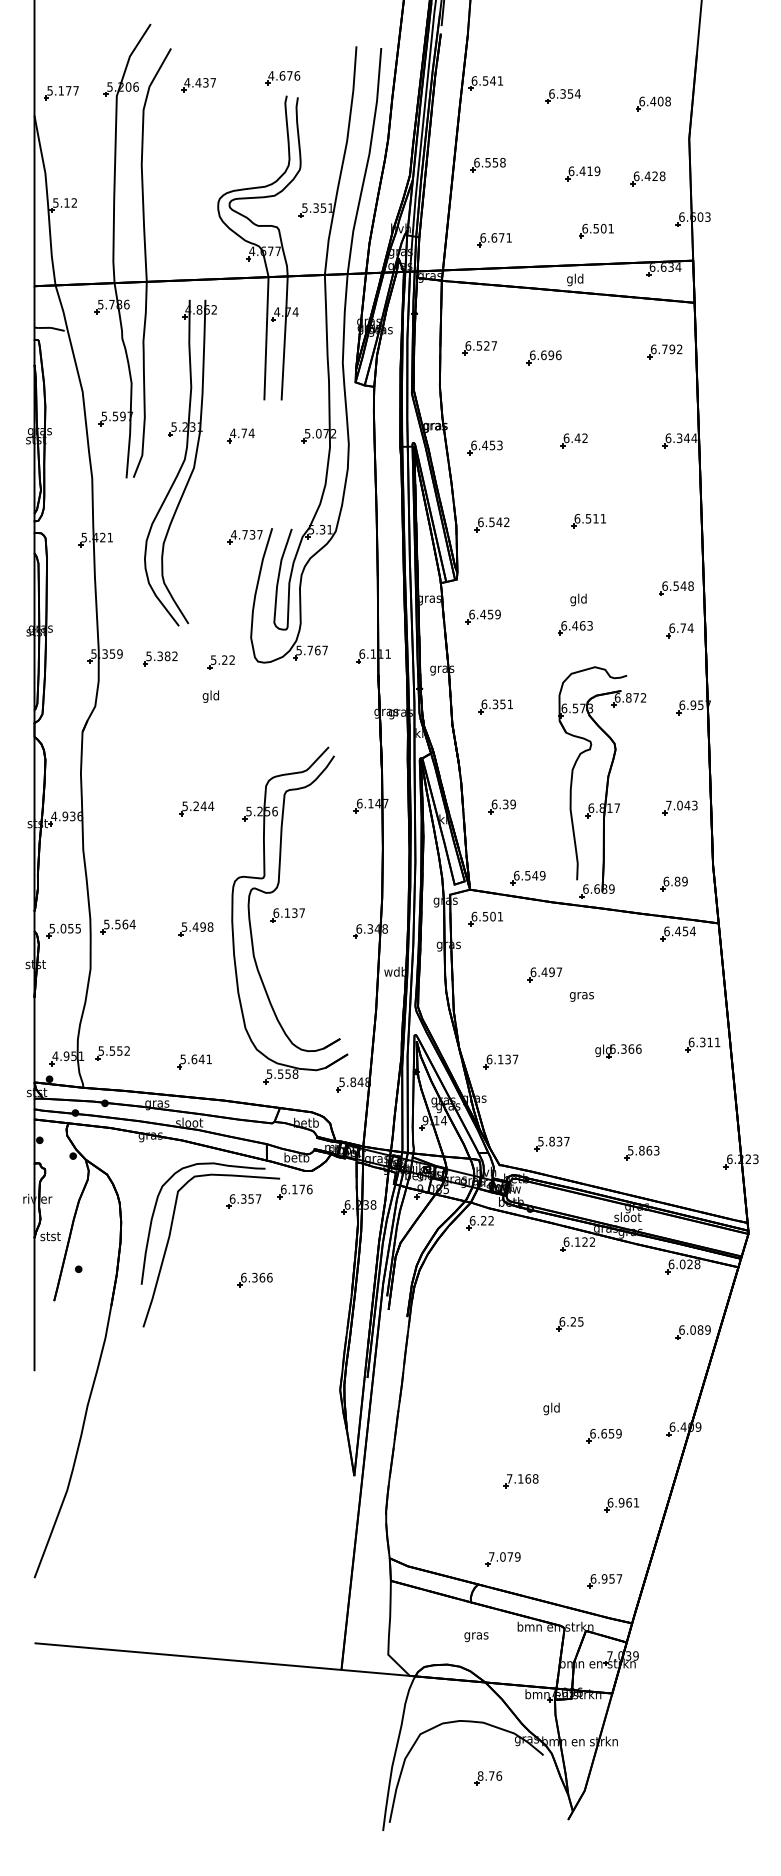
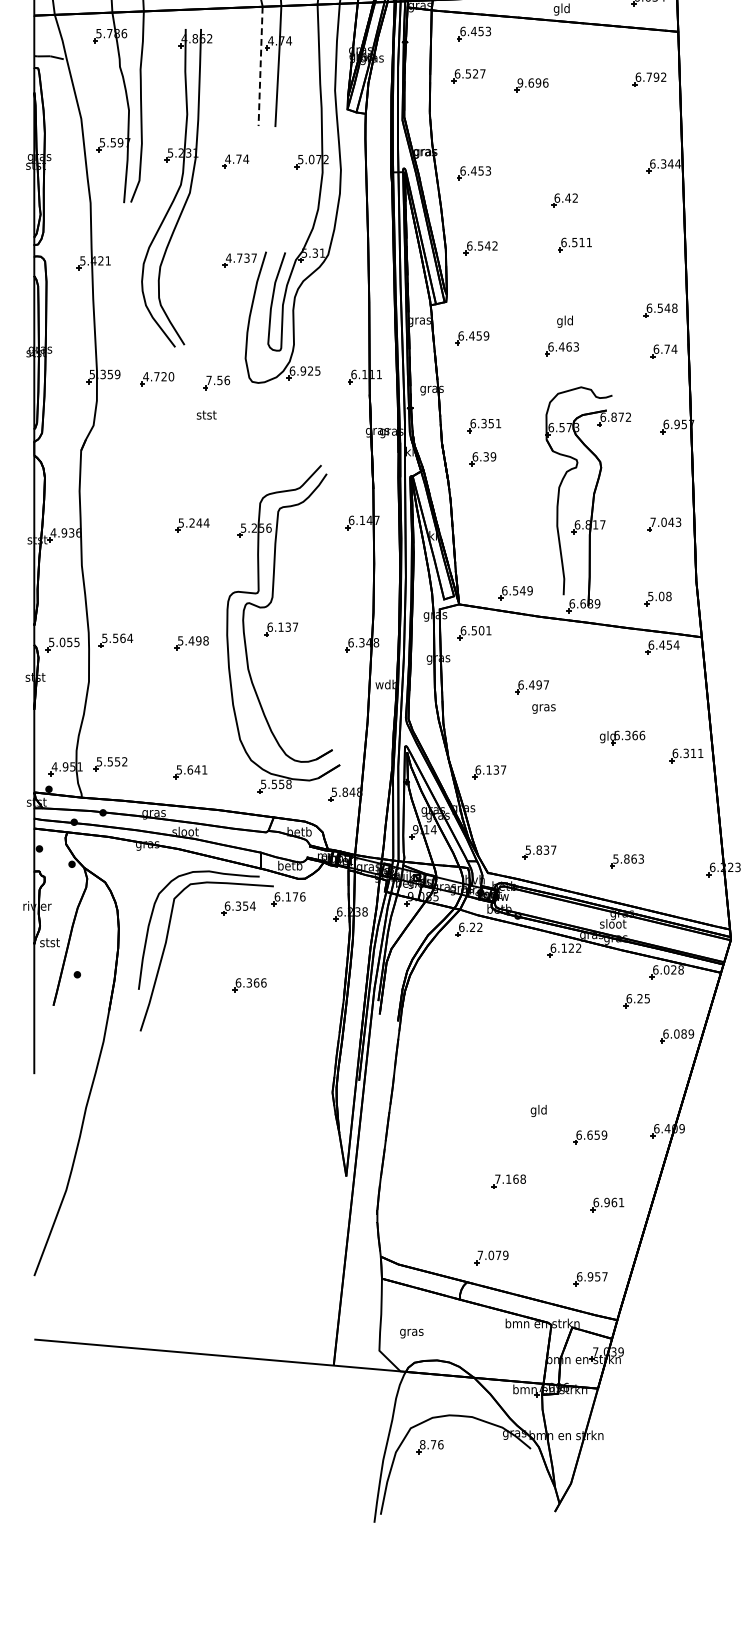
part: (484, 304) -> (473, 33), added
line: (266, 338) -> (260, 66), solid -> dashed
text: (532, 355) -> (520, 83), 6.696 -> 9.696
part: (573, 440) -> (564, 200), moved
text: (311, 650) -> (304, 371), 5.767 -> 6.925
text: (161, 656) -> (158, 376), 5.382 -> 4.720
text: (223, 659) -> (218, 379), 5.22 -> 7.56
text: (211, 696) -> (206, 415), gld -> stst
part: (501, 806) -> (482, 458), moved
text: (675, 881) -> (659, 596), 6.89 -> 5.08
text: (581, 996) -> (543, 708), moved
part: (618, 1051) -> (622, 737), moved
text: (258, 1198) -> (252, 905), 6.357 -> 6.354
part: (569, 1324) -> (636, 1001), moved
text: (476, 1637) -> (411, 1333), moved
part: (488, 1778) -> (430, 1447), moved

